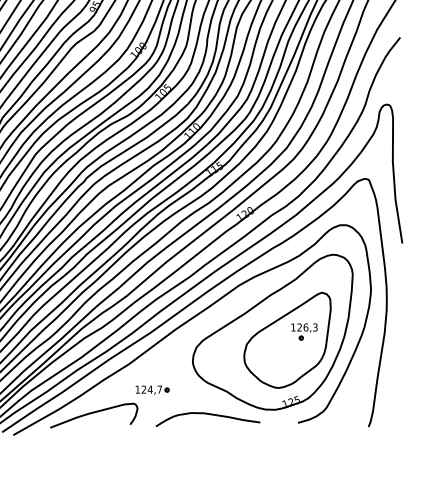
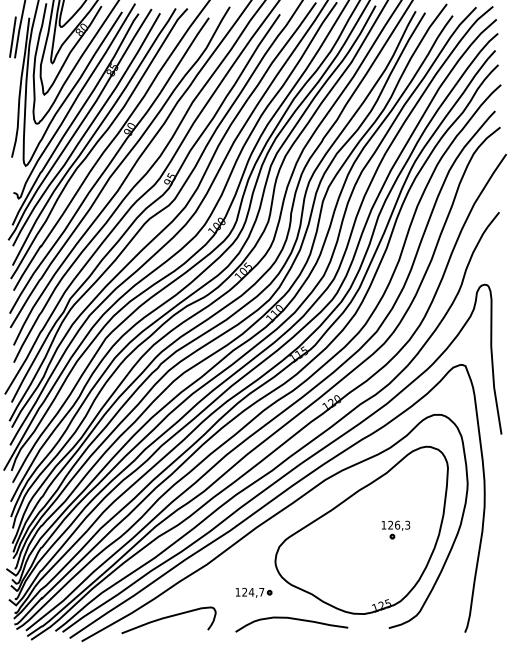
part: (287, 339) -> (377, 538), removed
part: (153, 389) -> (254, 592), moved

